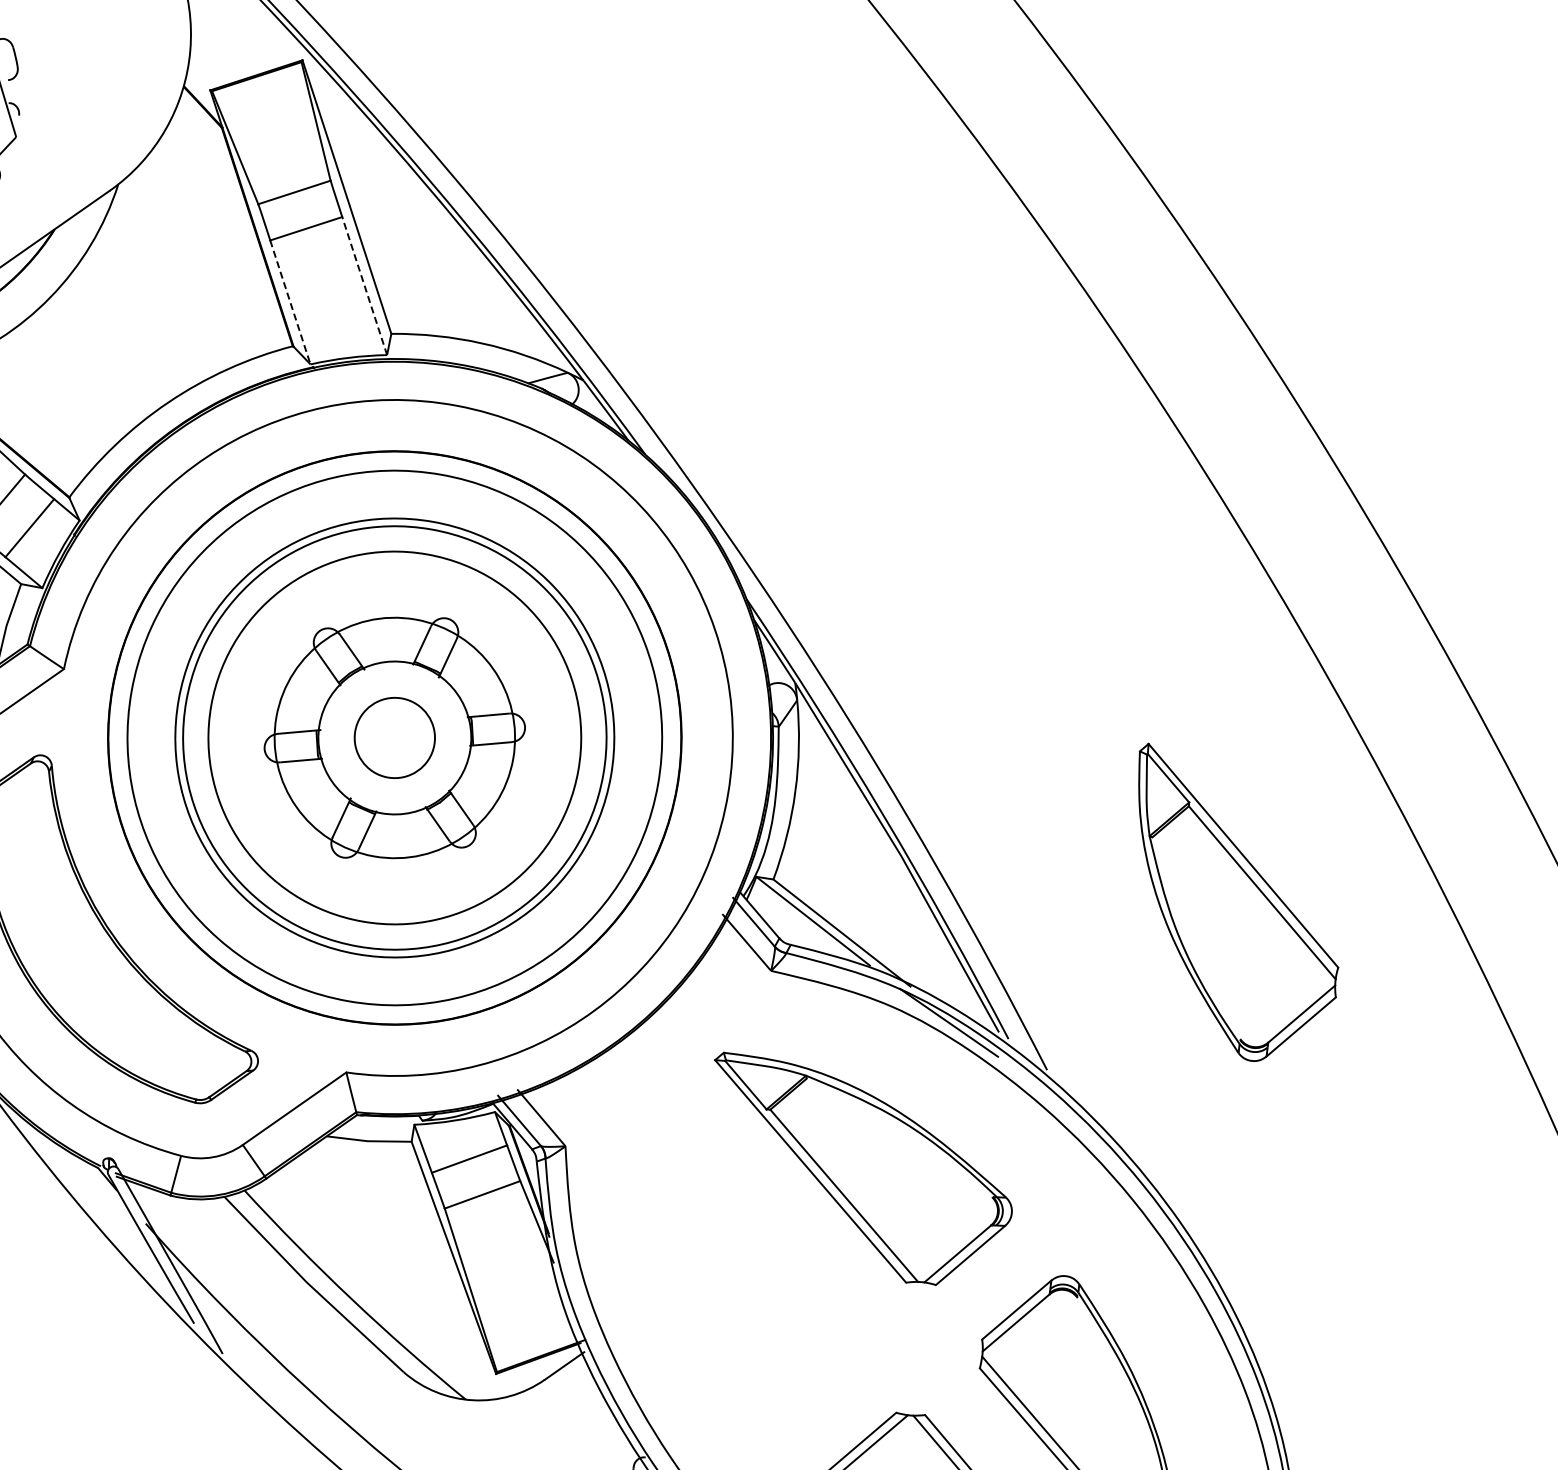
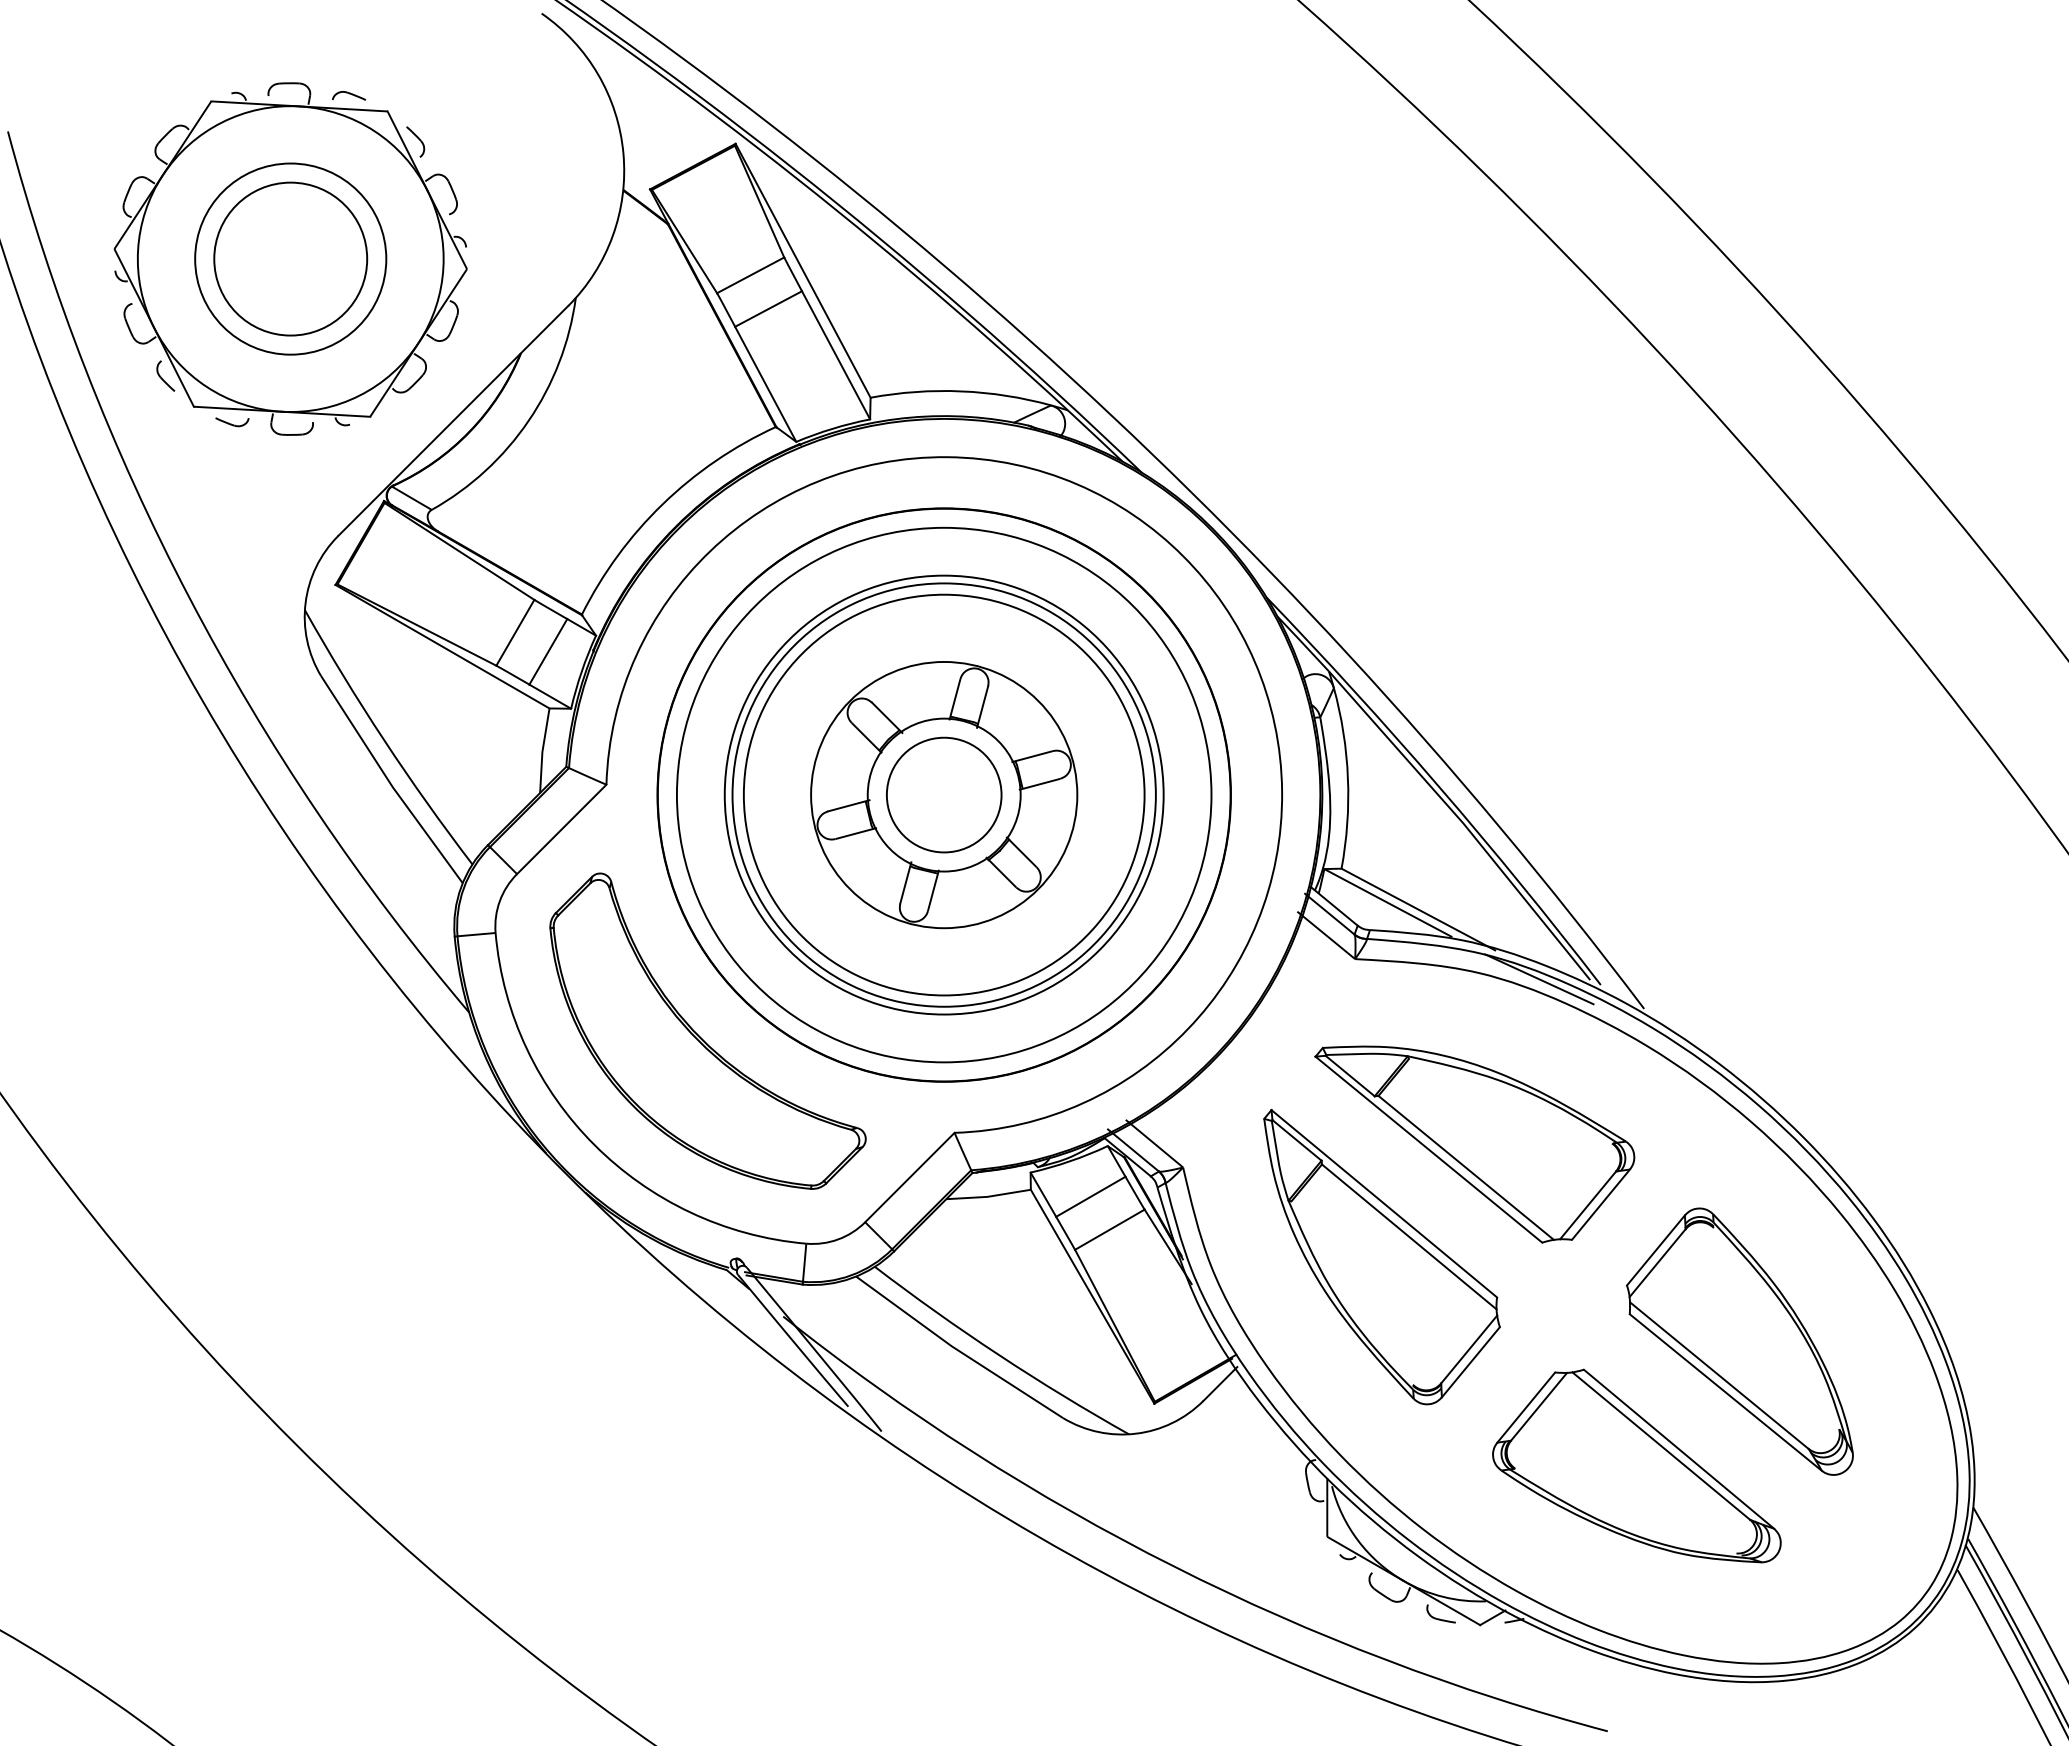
line: (365, 286) -> (836, 355), dashed -> solid
line: (290, 302) -> (765, 384), dashed -> solid
circle: (394, 737) -> (943, 794), size x1.43
circle: (394, 737) -> (943, 794), size x1.67
circle: (395, 737) -> (944, 794), size x0.71
part: (1231, 908) -> (1381, 1257), moved

